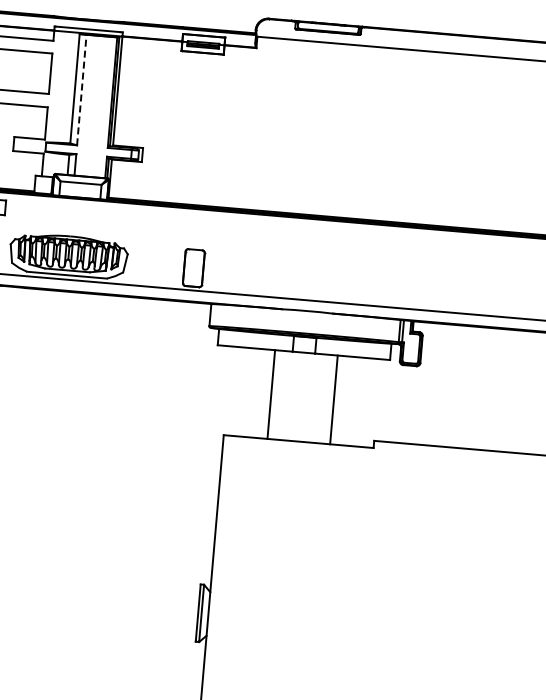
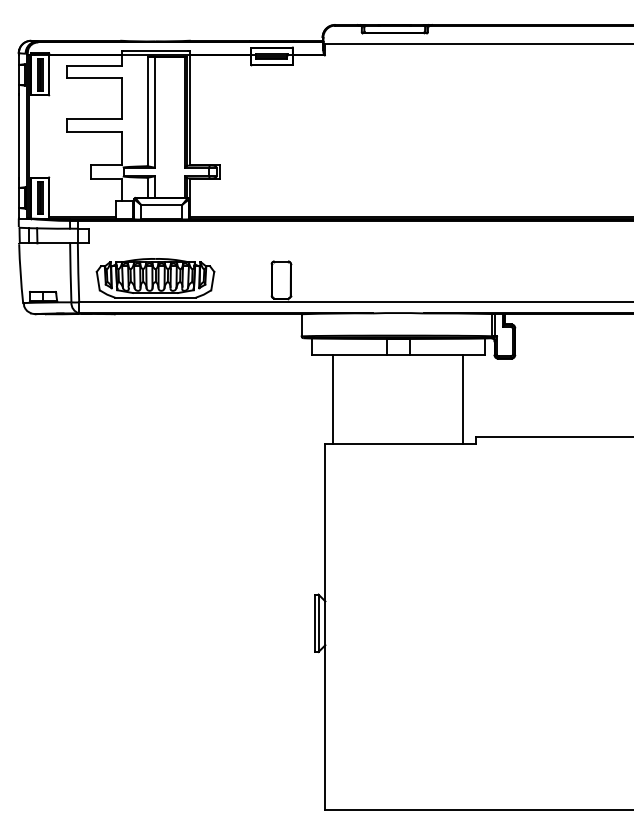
line: (81, 89) -> (154, 111), dashed -> solid
line: (271, 393) -> (333, 398), moved
line: (334, 399) -> (463, 398), moved

